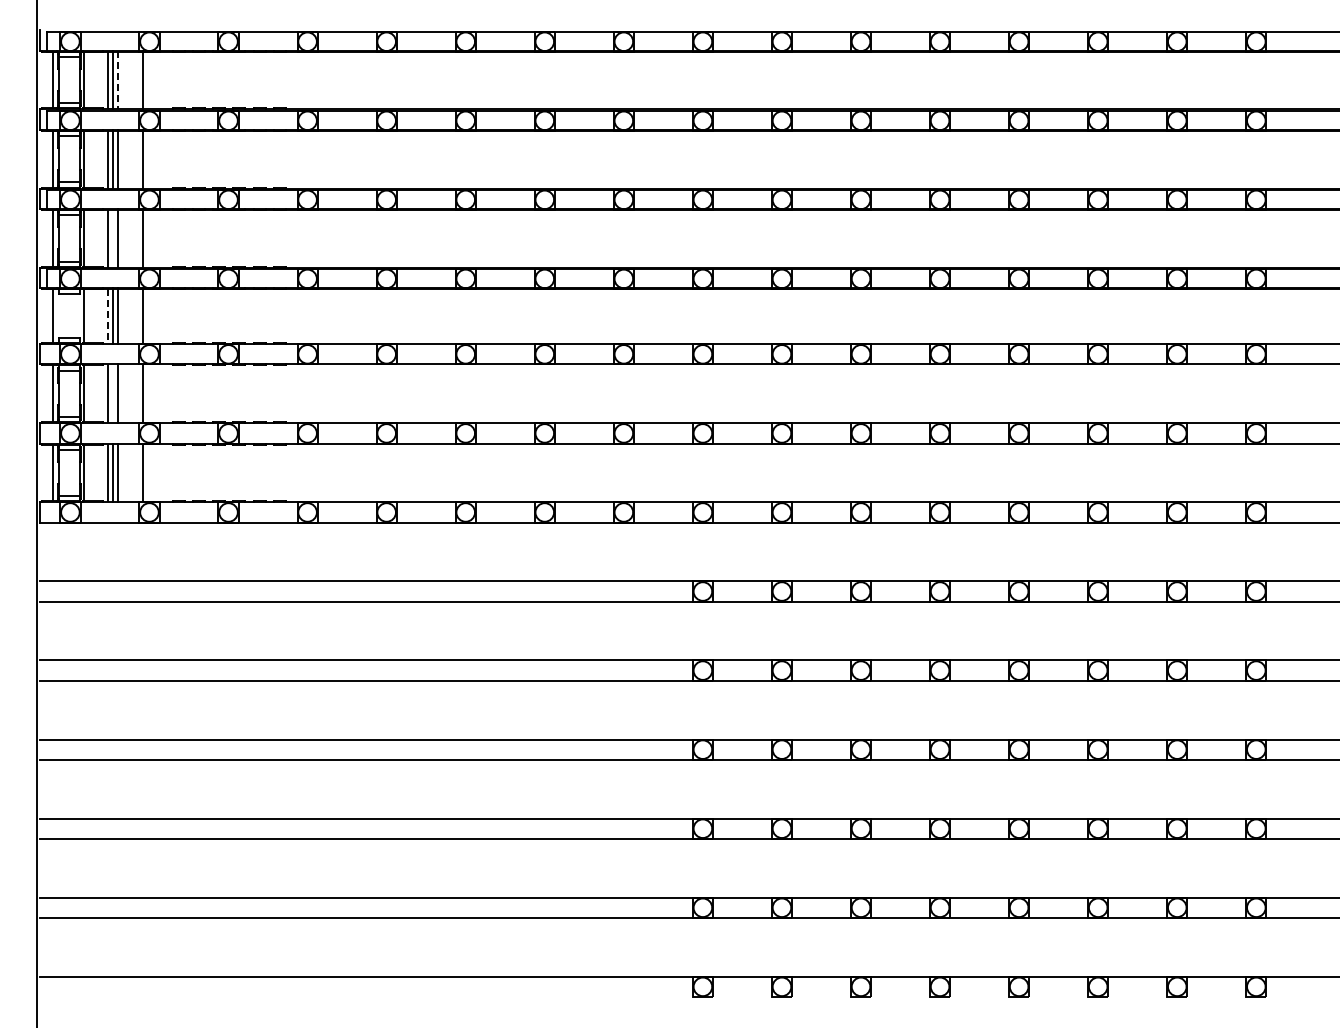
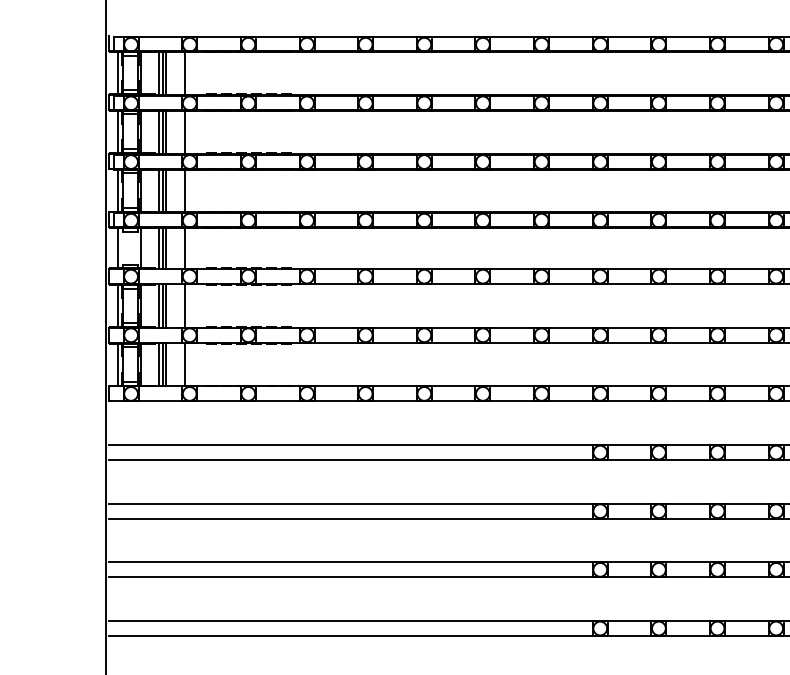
line: (117, 80) -> (166, 73), dashed -> solid
line: (112, 237) -> (162, 189), added
line: (107, 316) -> (158, 248), dashed -> solid
line: (112, 393) -> (162, 305), added

